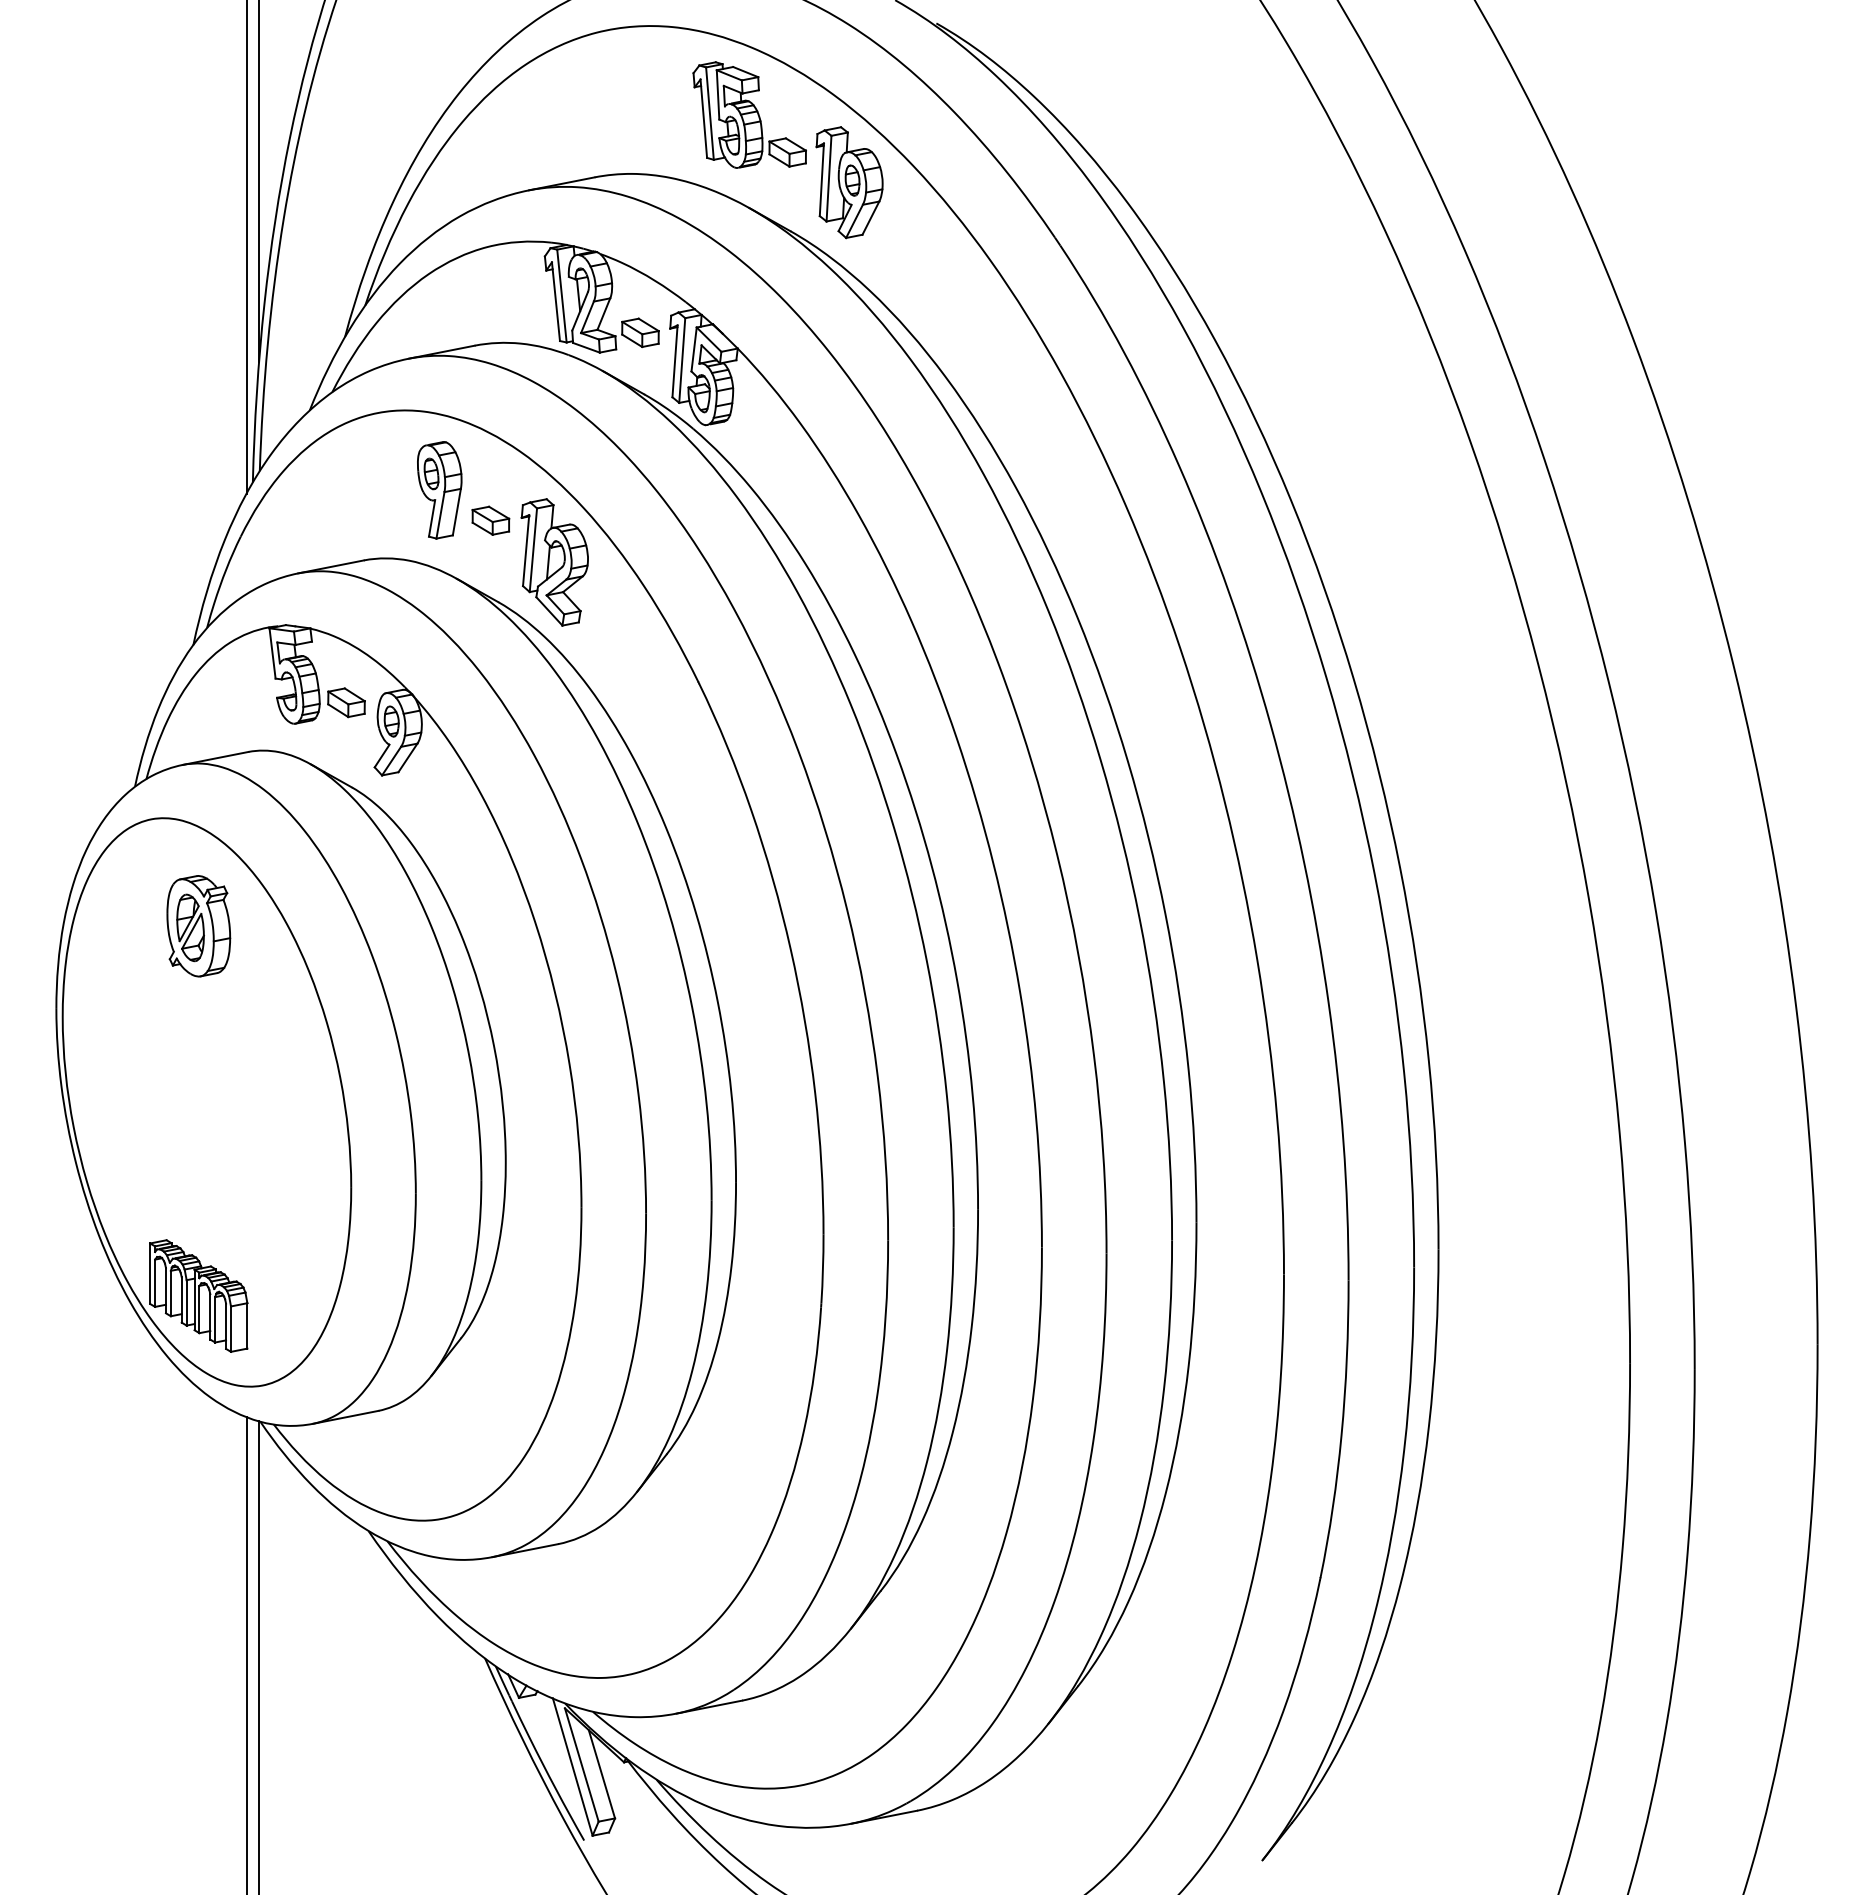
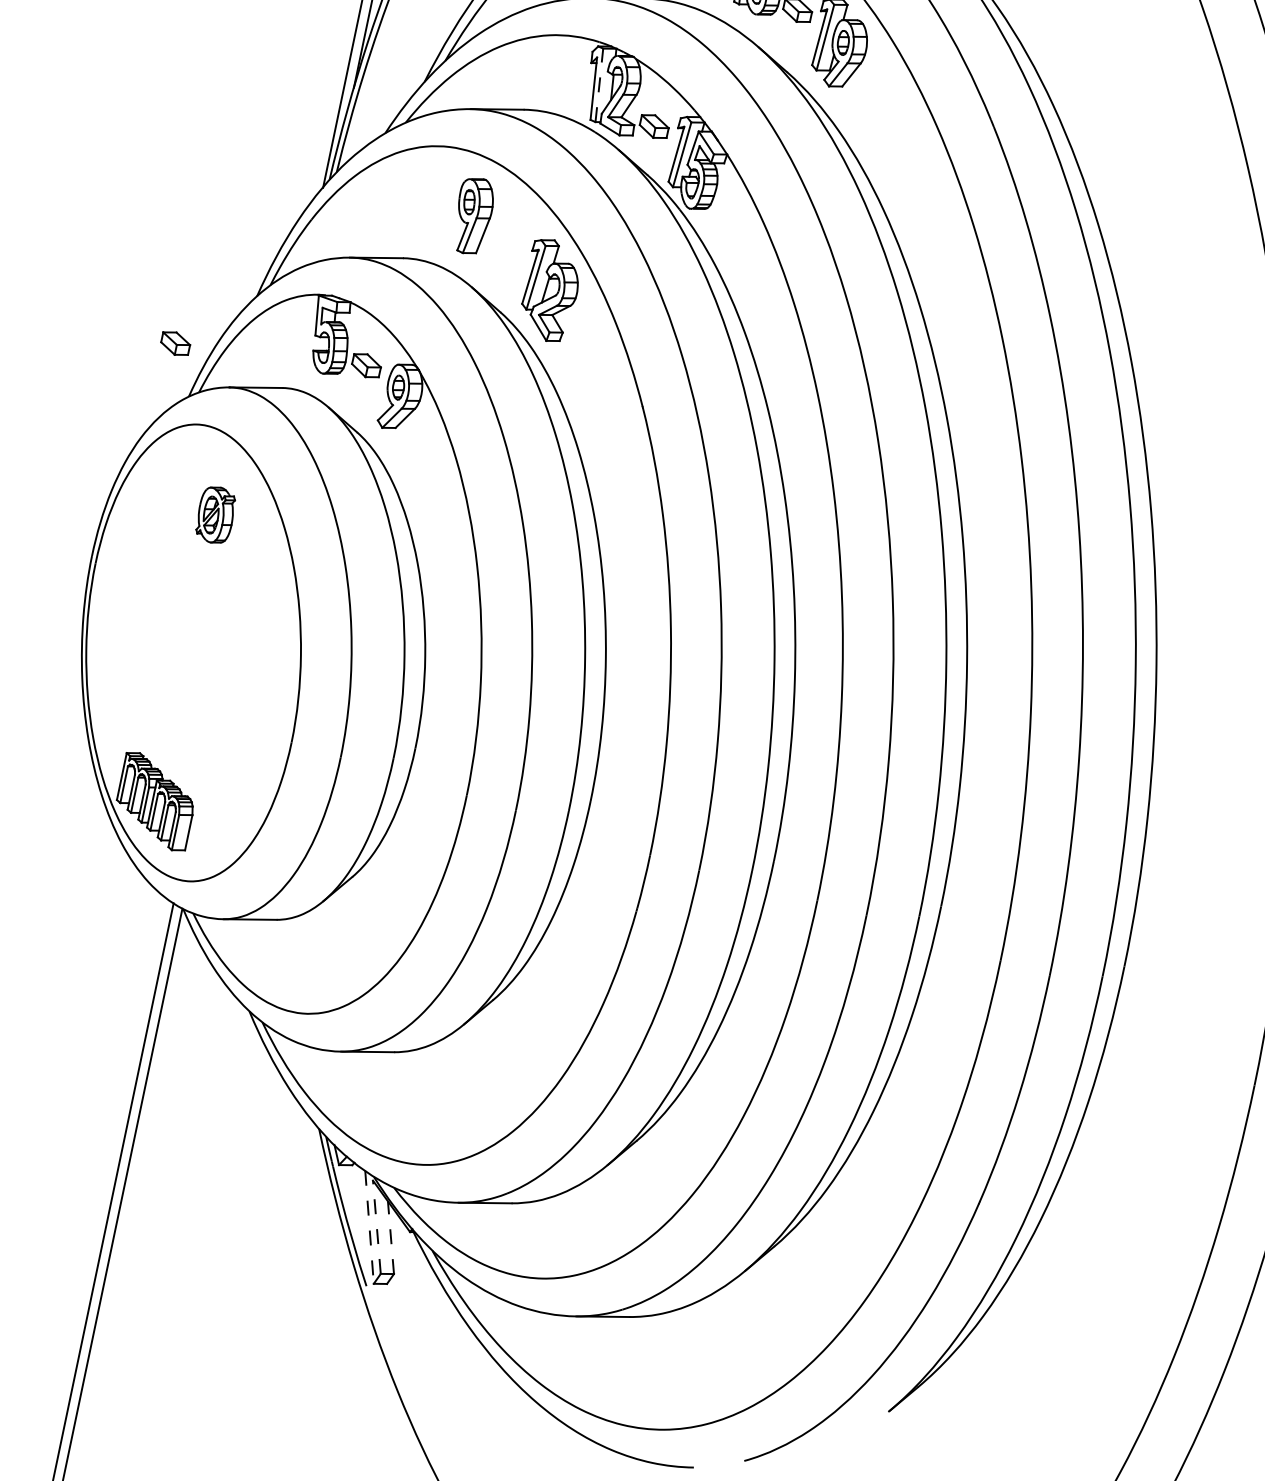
line: (561, 296) -> (598, 85), solid -> dashed
part: (490, 520) -> (175, 343), moved
part: (198, 926) -> (215, 515), size x0.7
line: (581, 1764) -> (376, 1226), solid -> dashed
line: (572, 1766) -> (369, 1226), solid -> dashed
line: (601, 1773) -> (390, 1237), solid -> dashed

